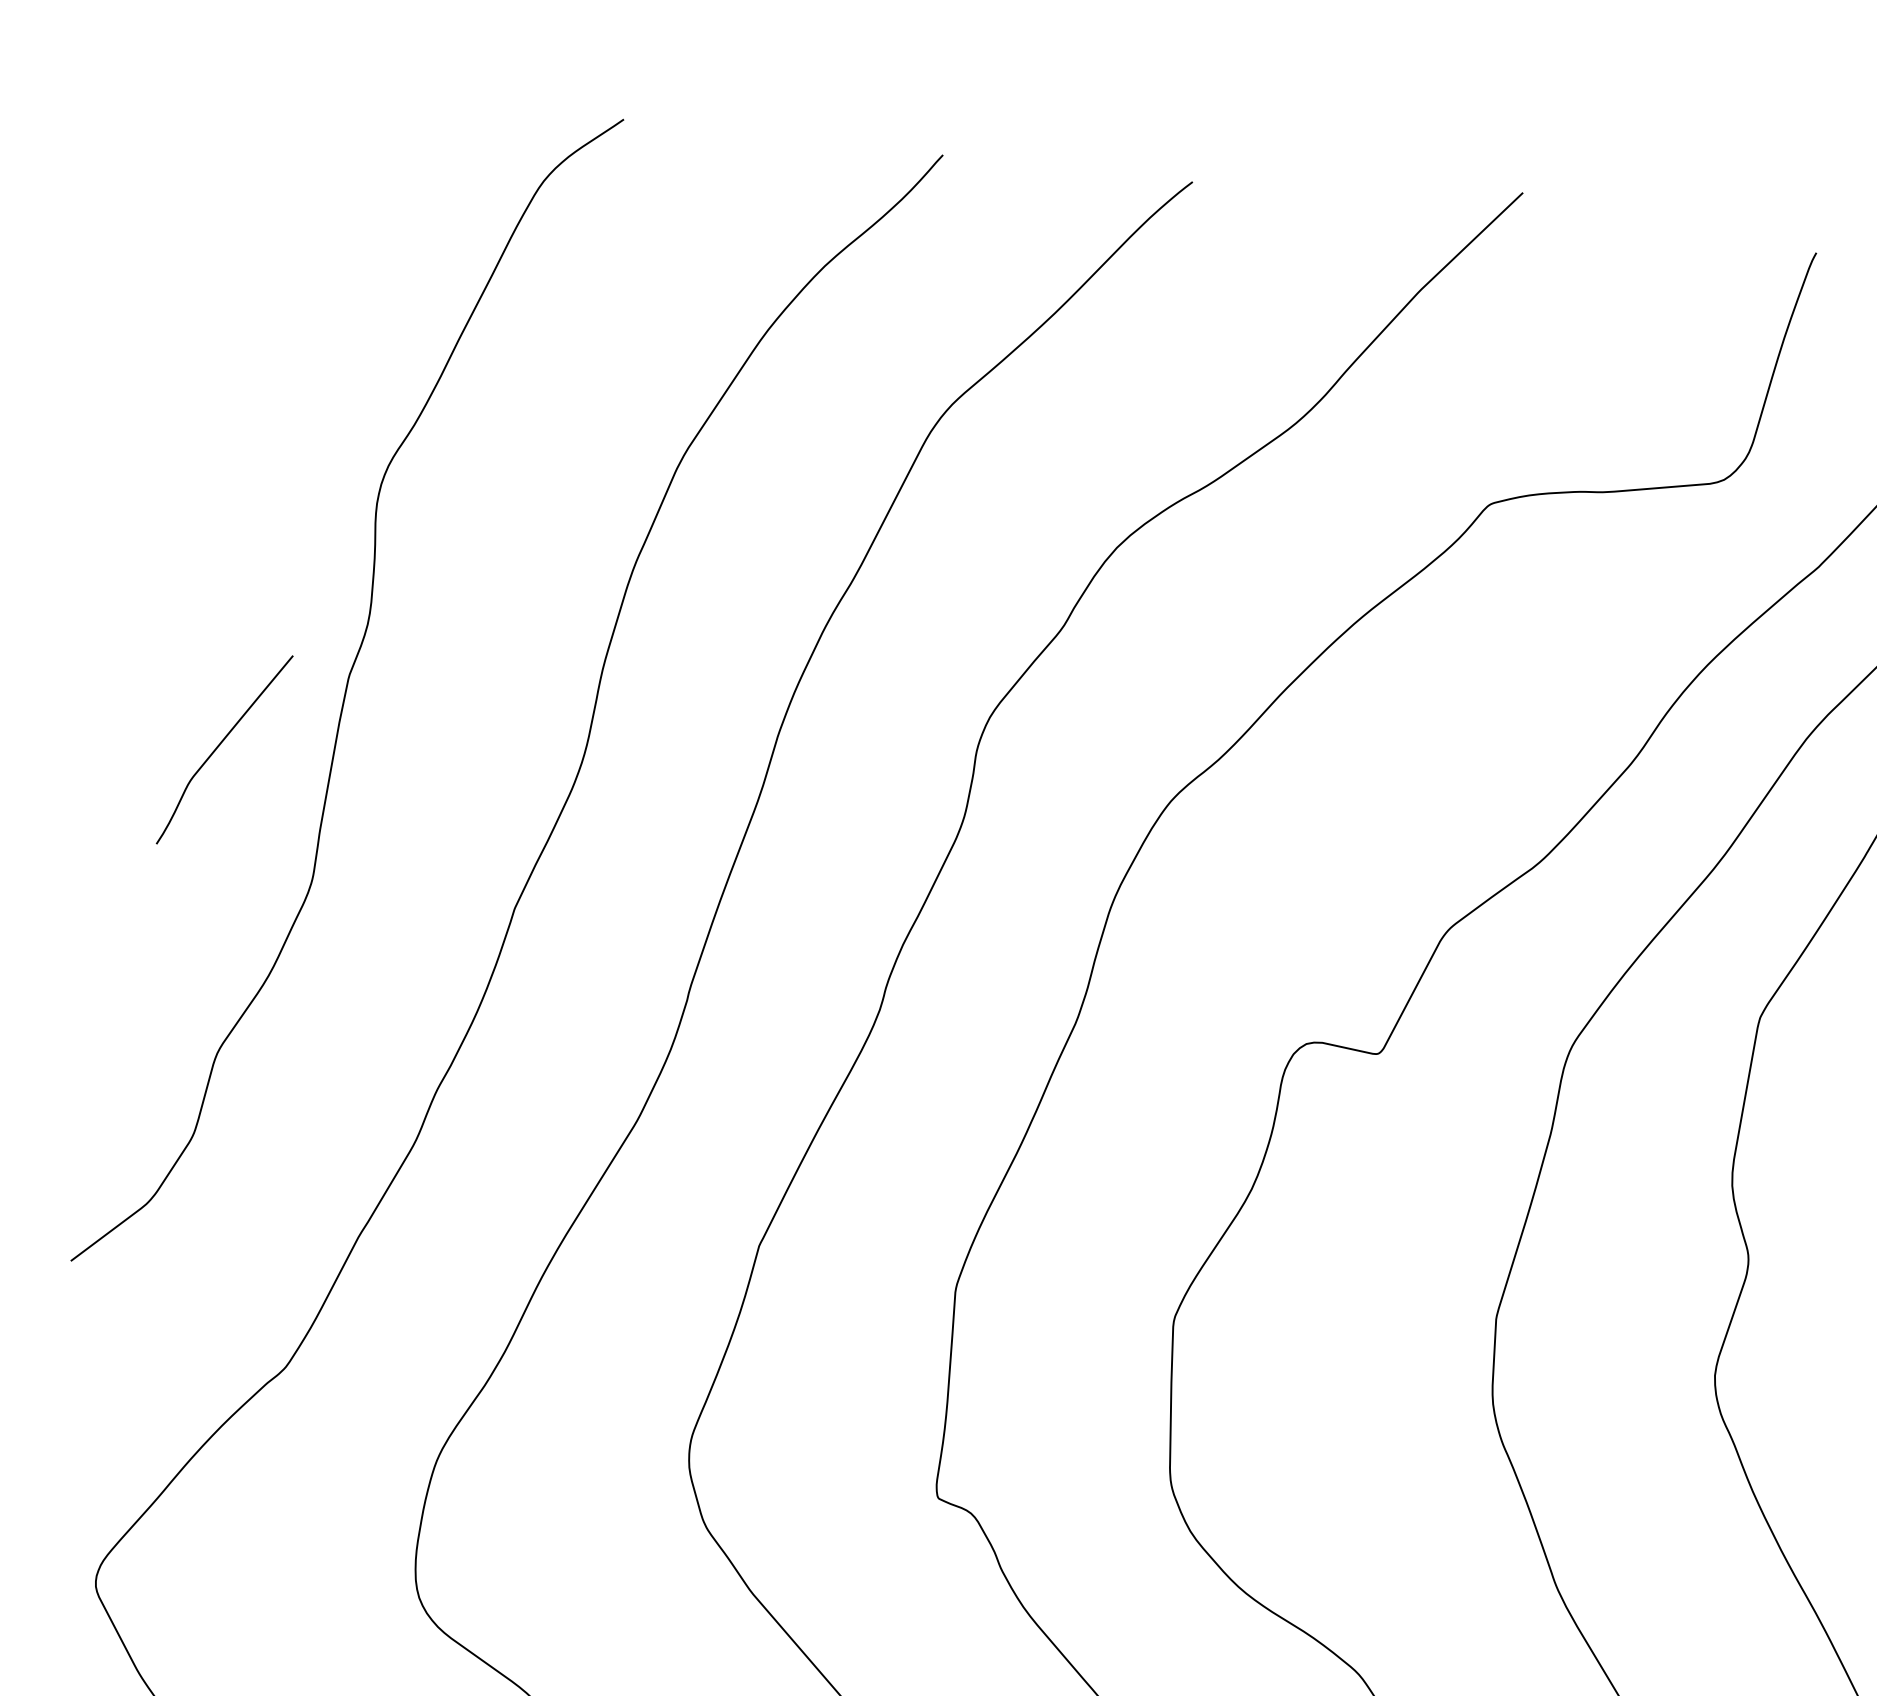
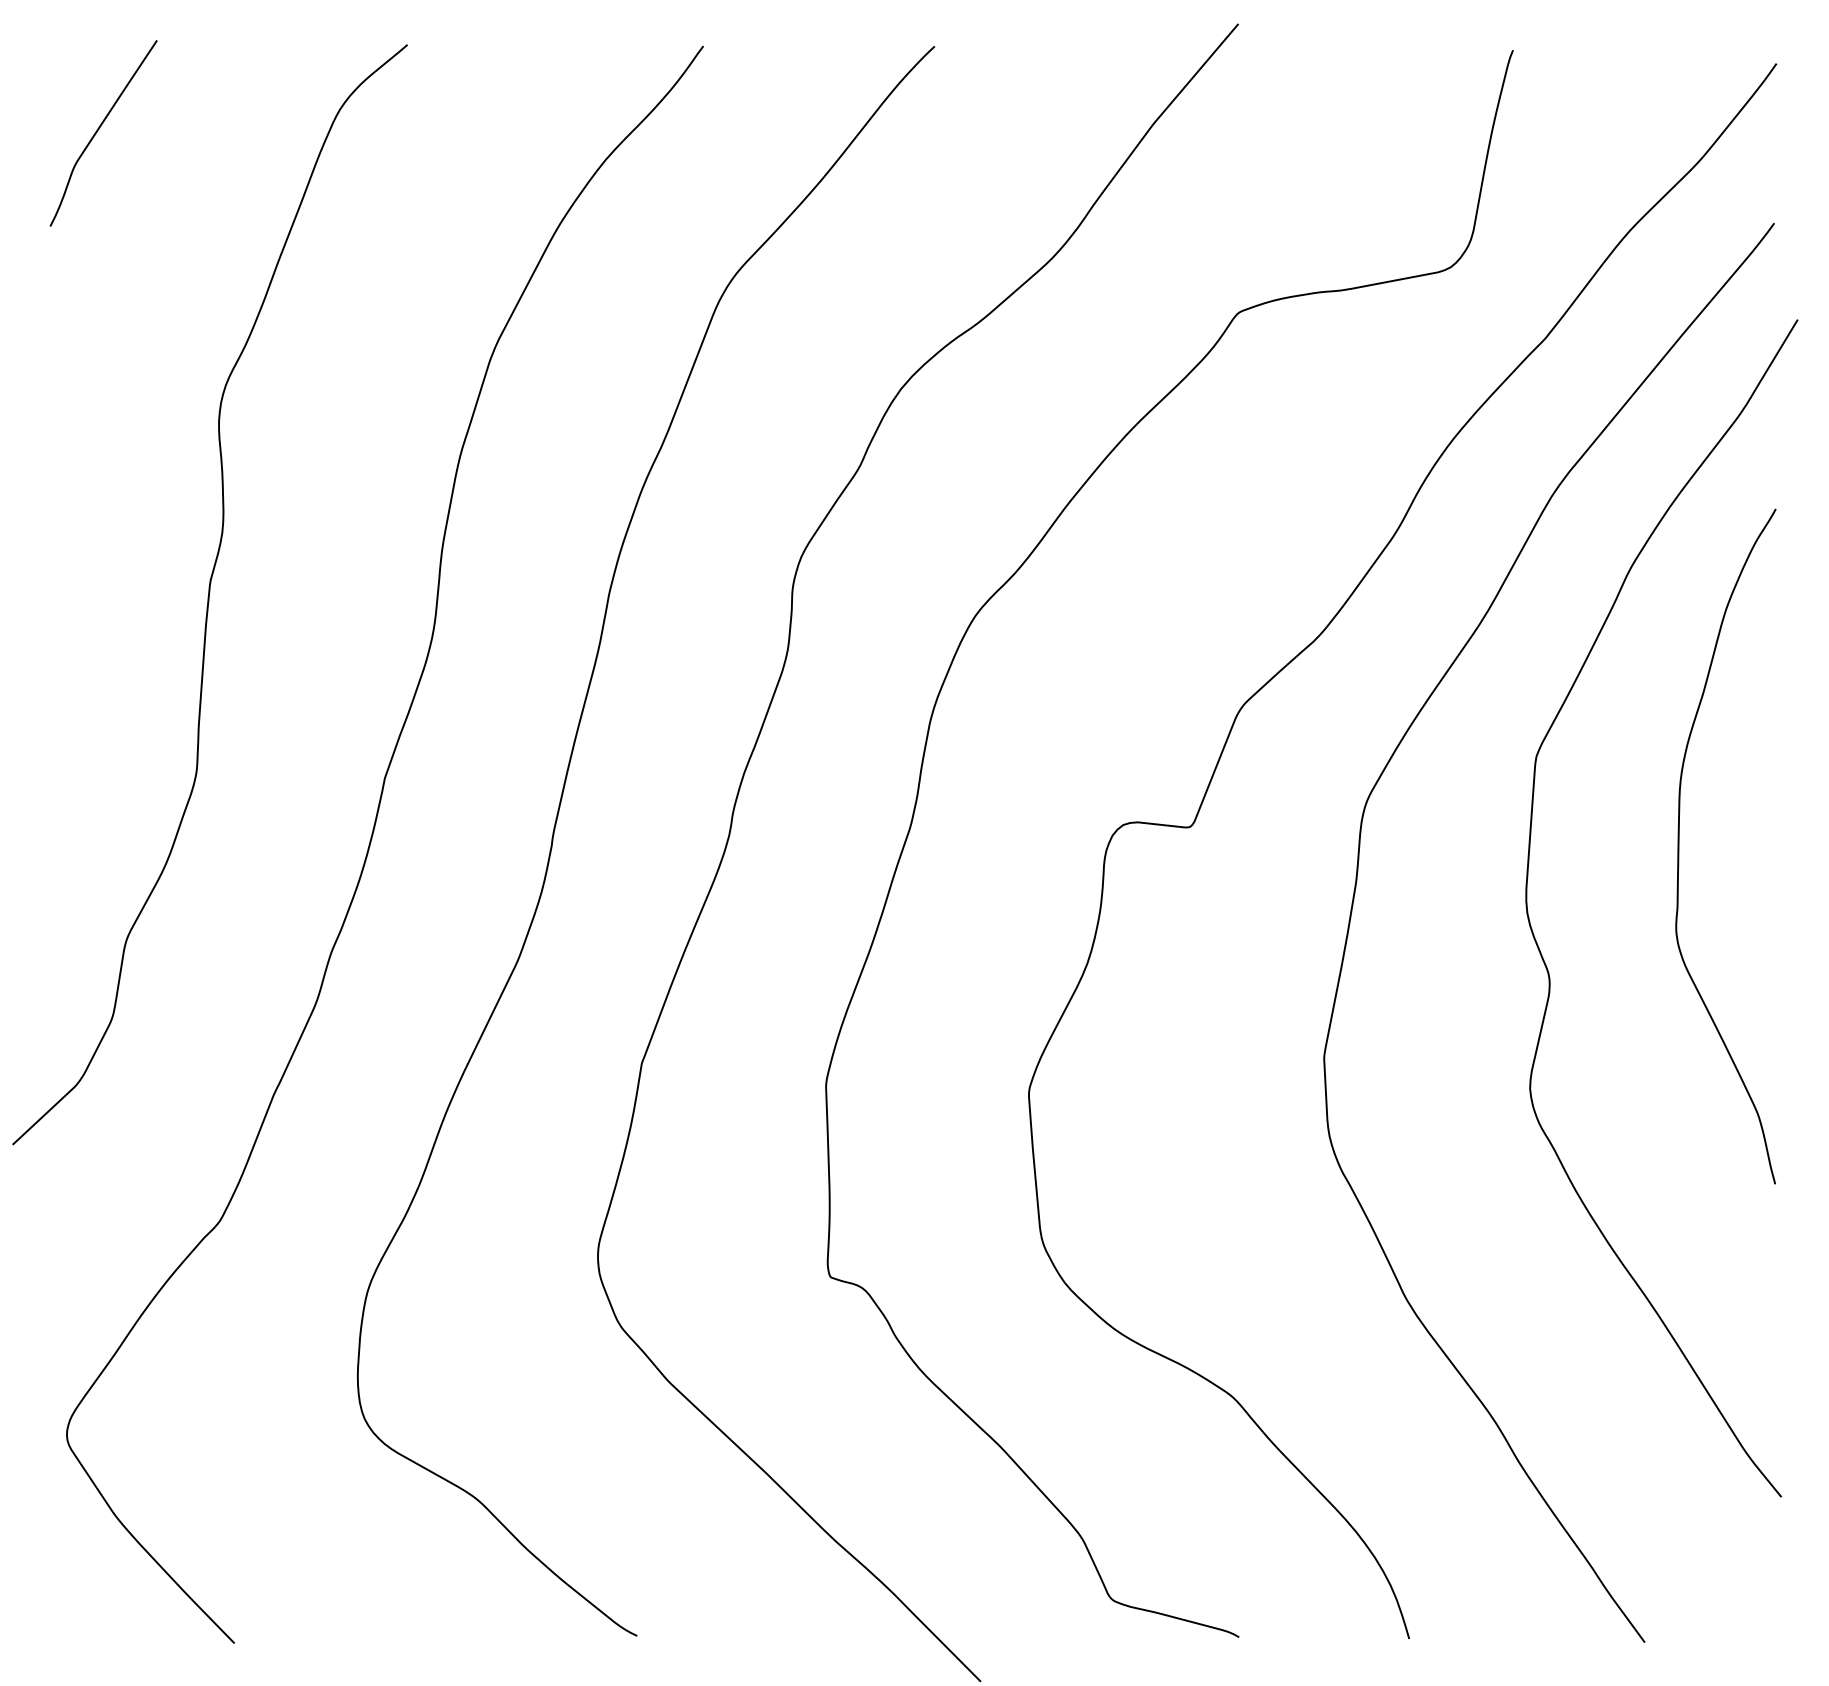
curve: (220, 745) -> (99, 129), moved

